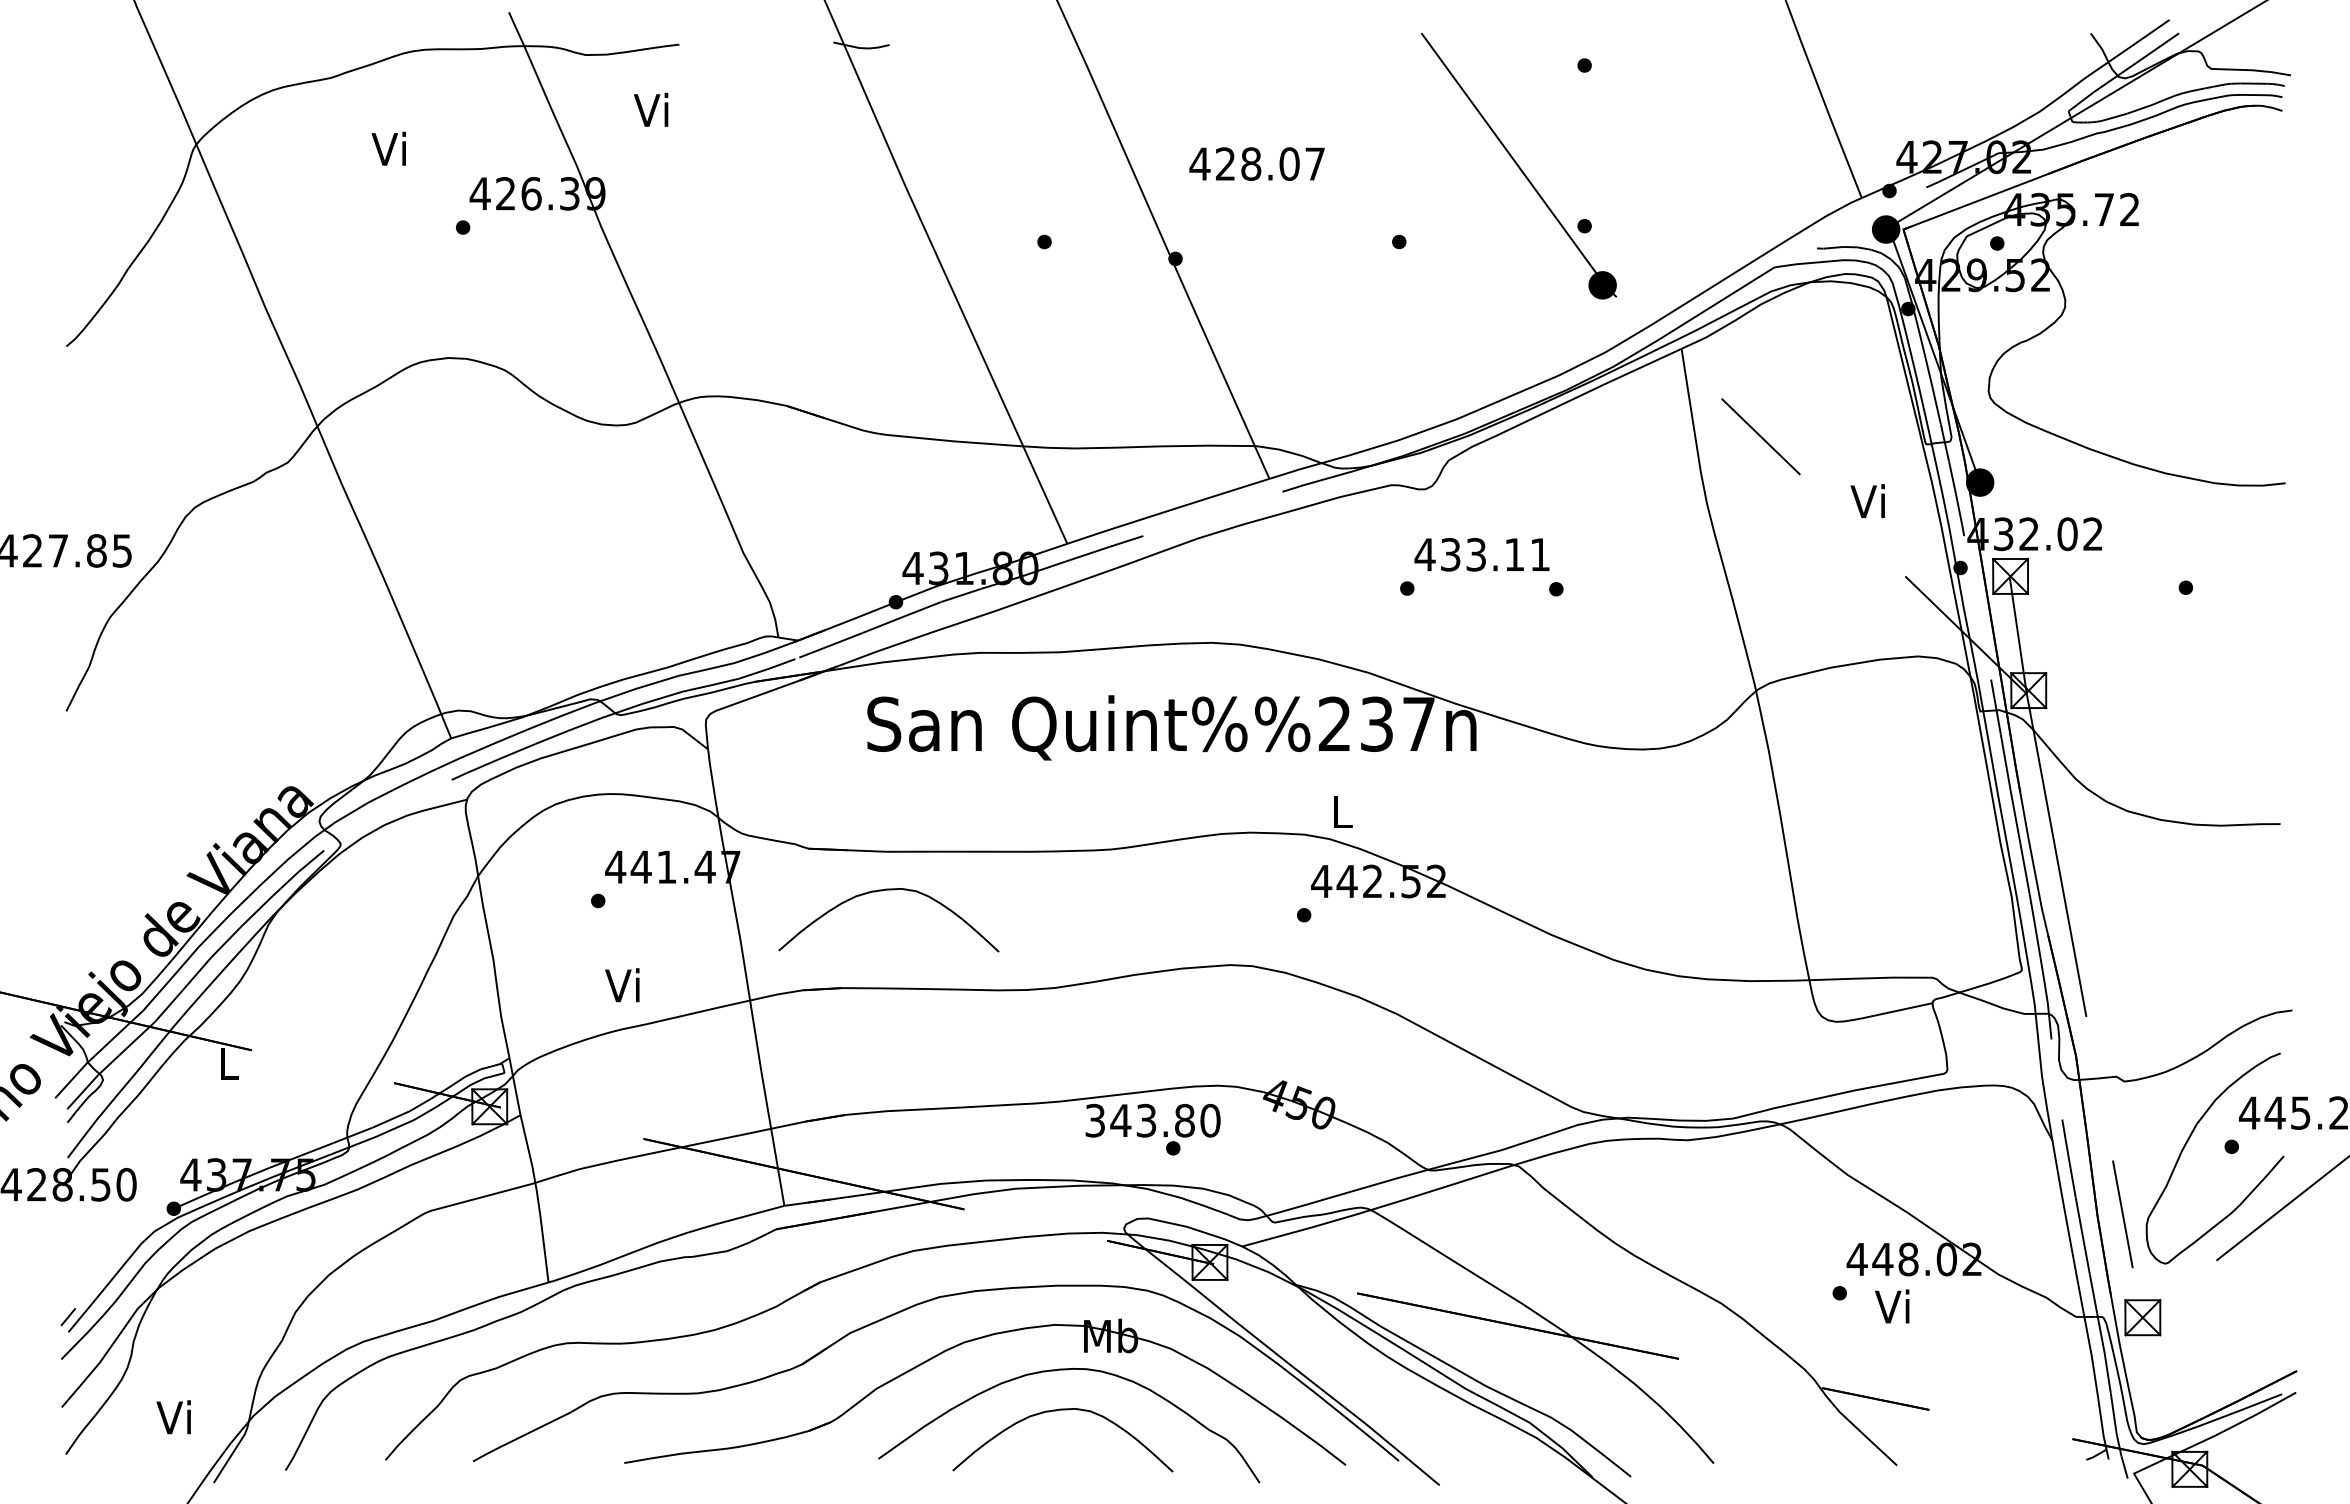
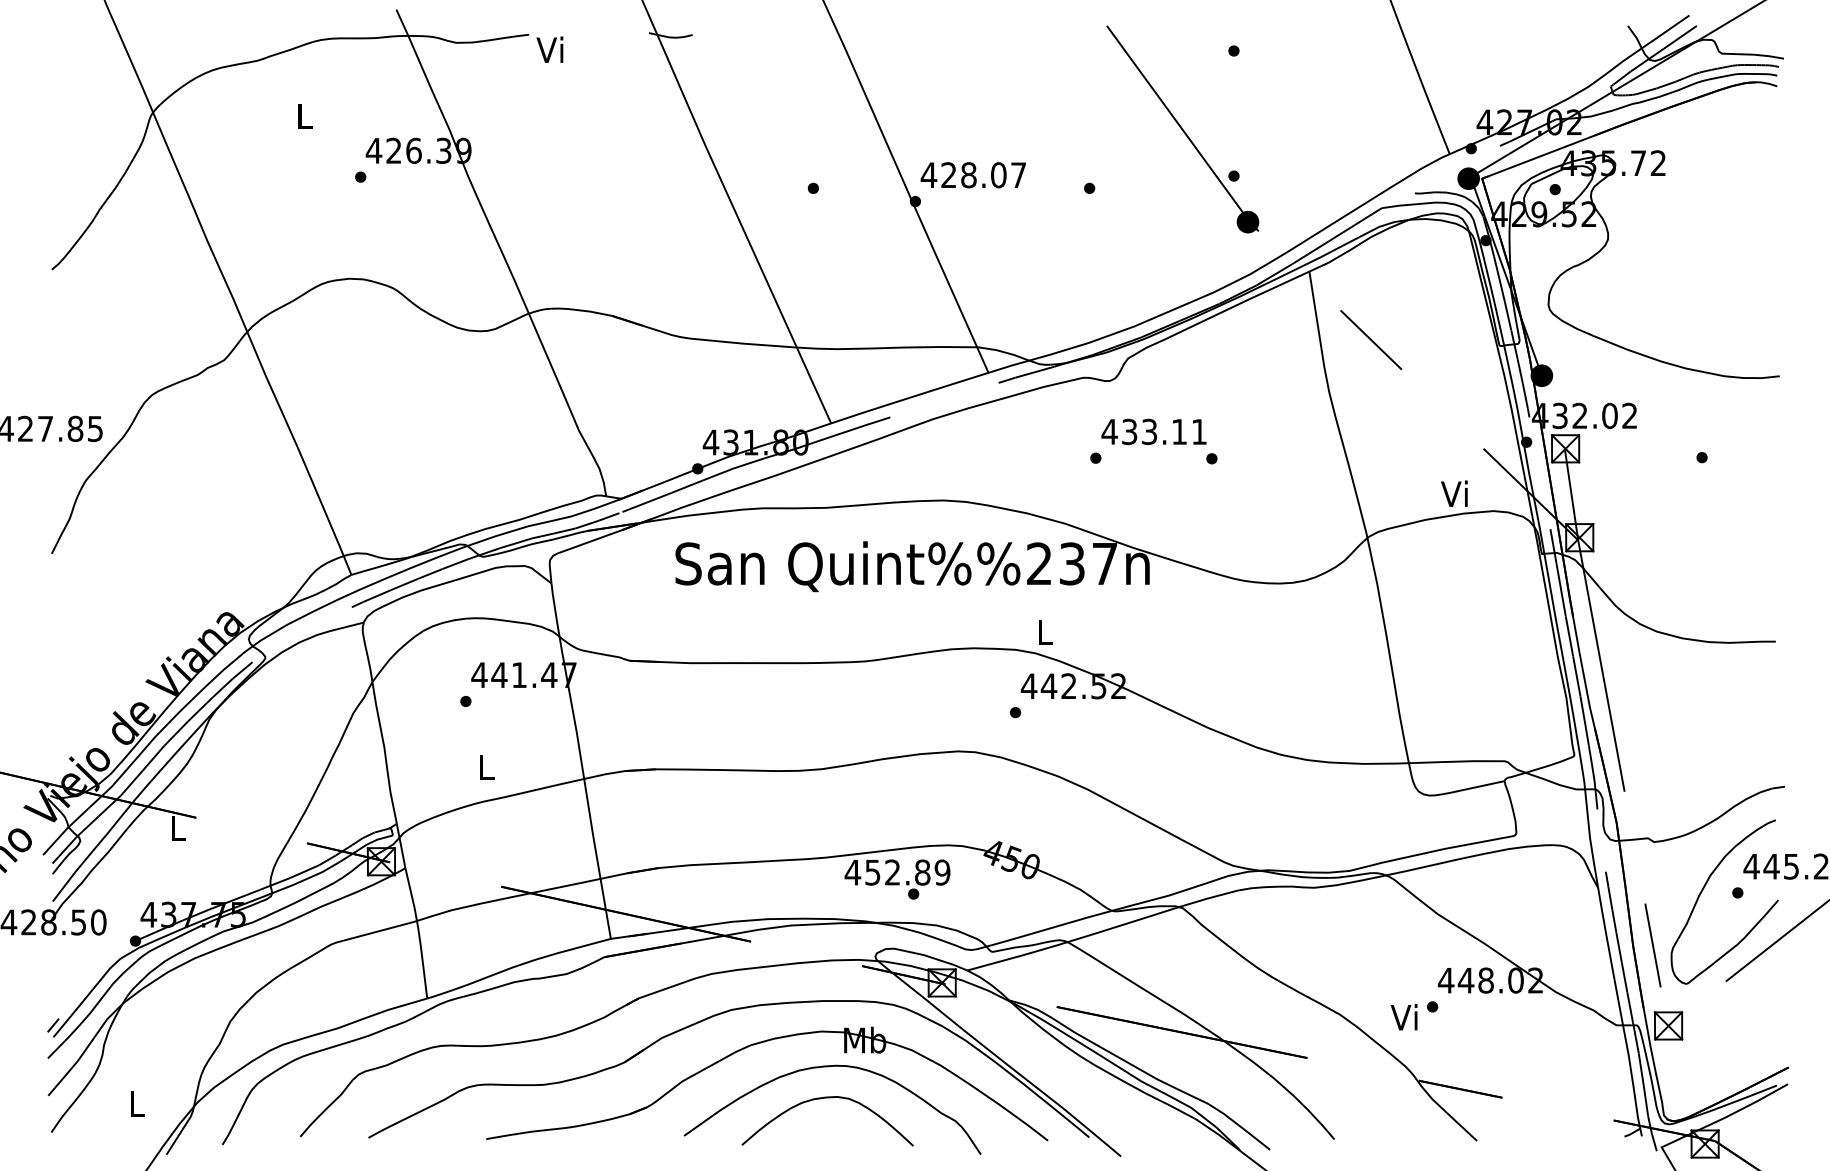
text: (650, 109) -> (549, 49), moved
text: (388, 148) -> (302, 115), Vi -> L
text: (1256, 163) -> (973, 174), moved
text: (1867, 500) -> (1454, 493), moved
curve: (882, 891) -> (687, 694), removed
text: (622, 985) -> (484, 767), Vi -> L
text: (1152, 1120) -> (897, 872), 343.80 -> 452.89
text: (1892, 1306) -> (1404, 1017), moved
text: (173, 1417) -> (135, 1103), Vi -> L

